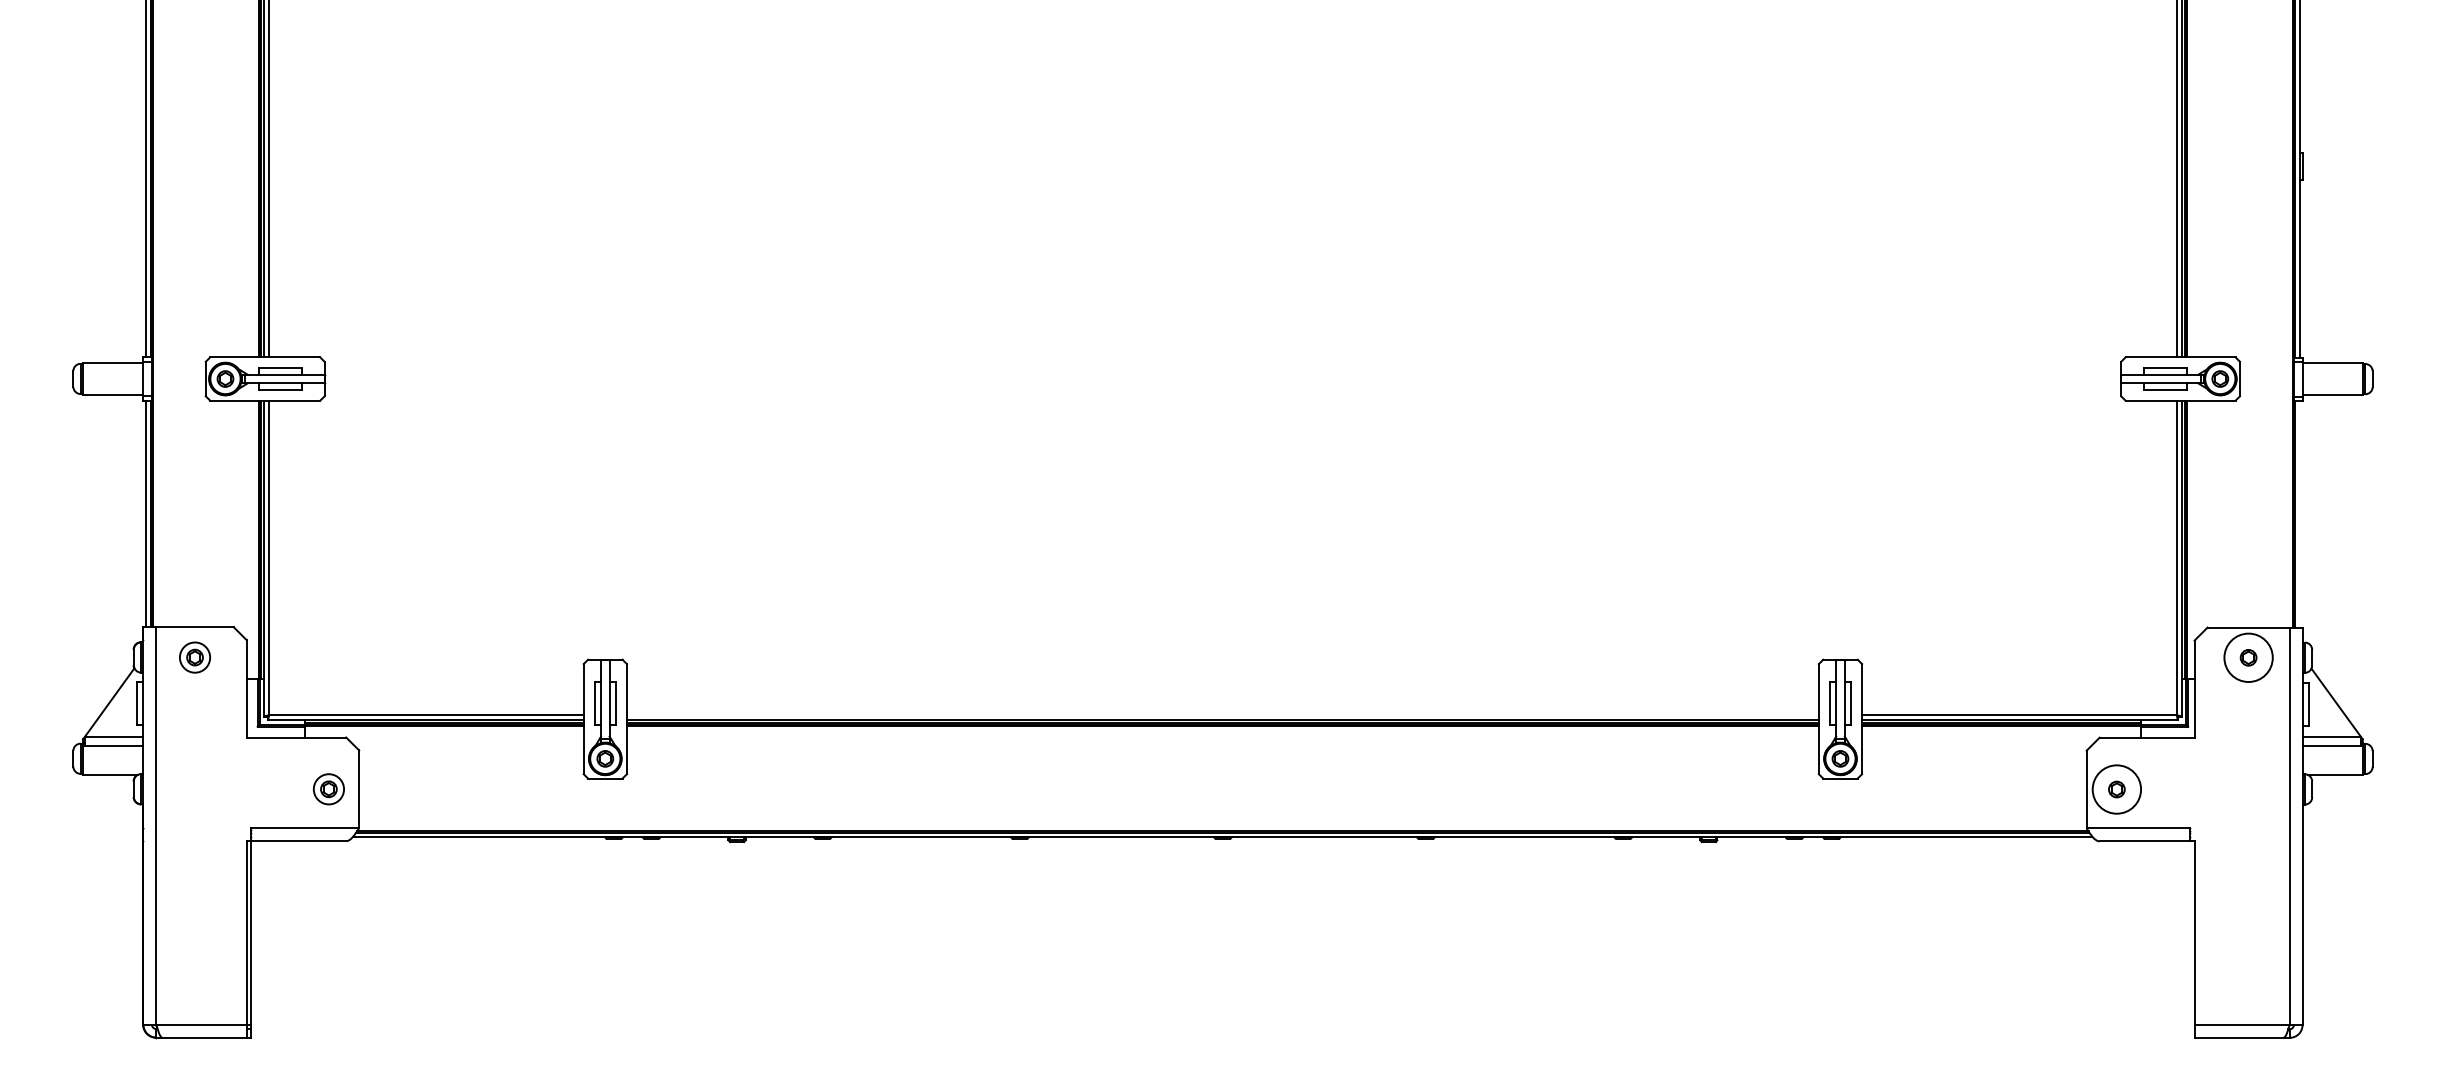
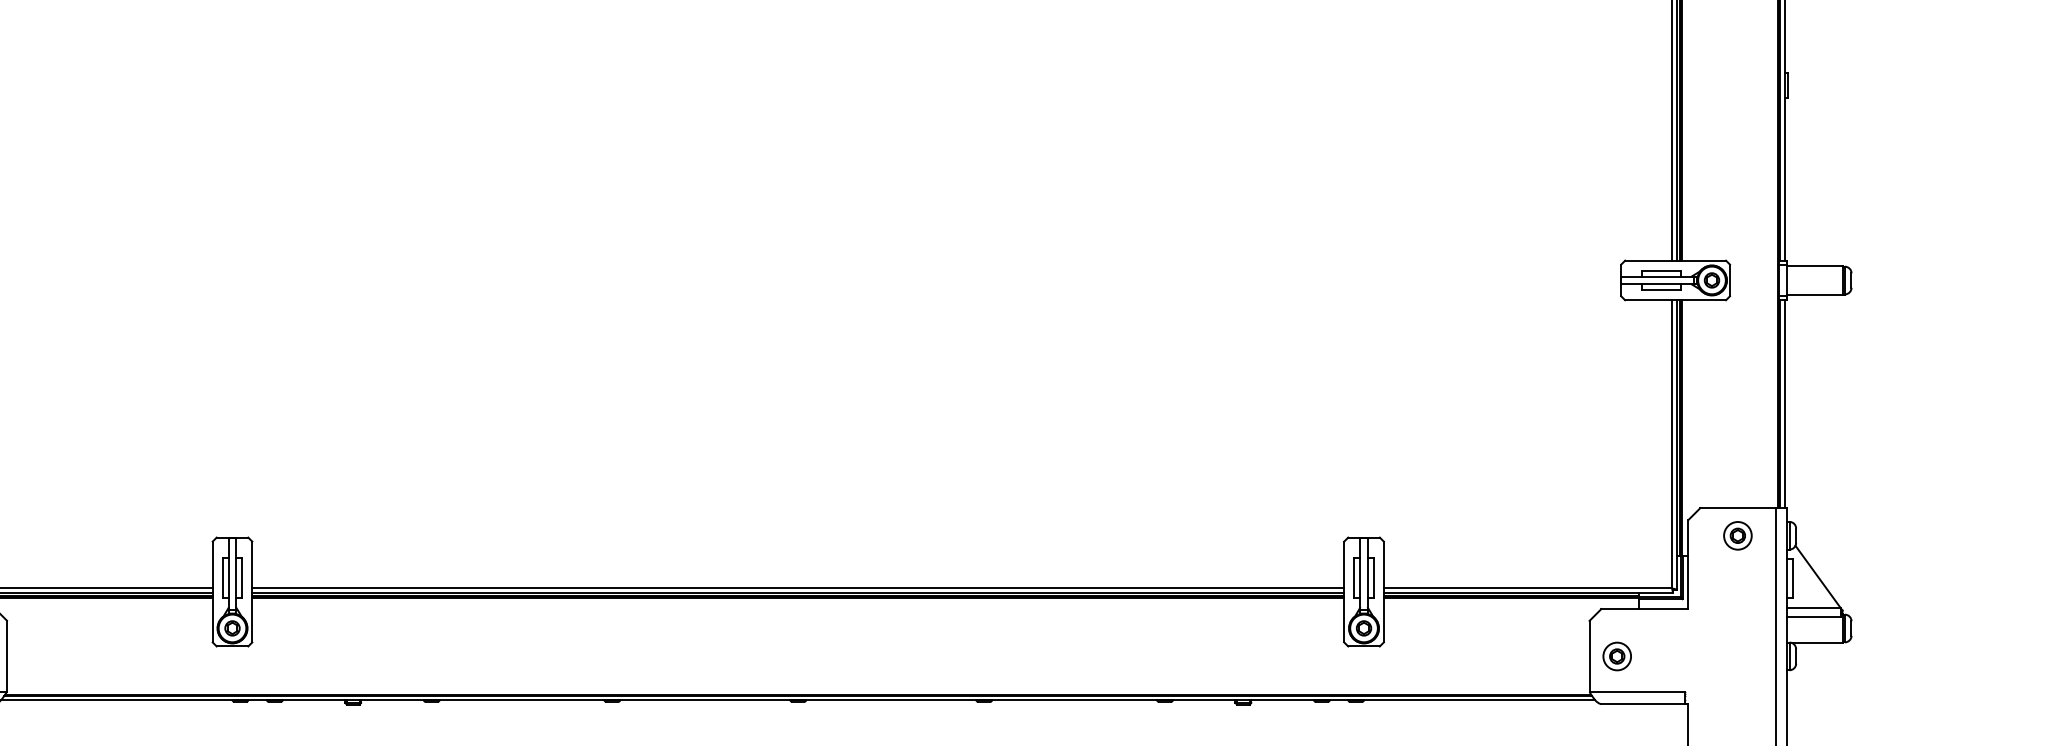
line: (2299, 513) -> (1784, 403), added
circle: (2248, 657) -> (1737, 535), size x0.62
line: (1222, 715) -> (797, 588), added
circle: (2116, 789) -> (1616, 656), size x0.62

